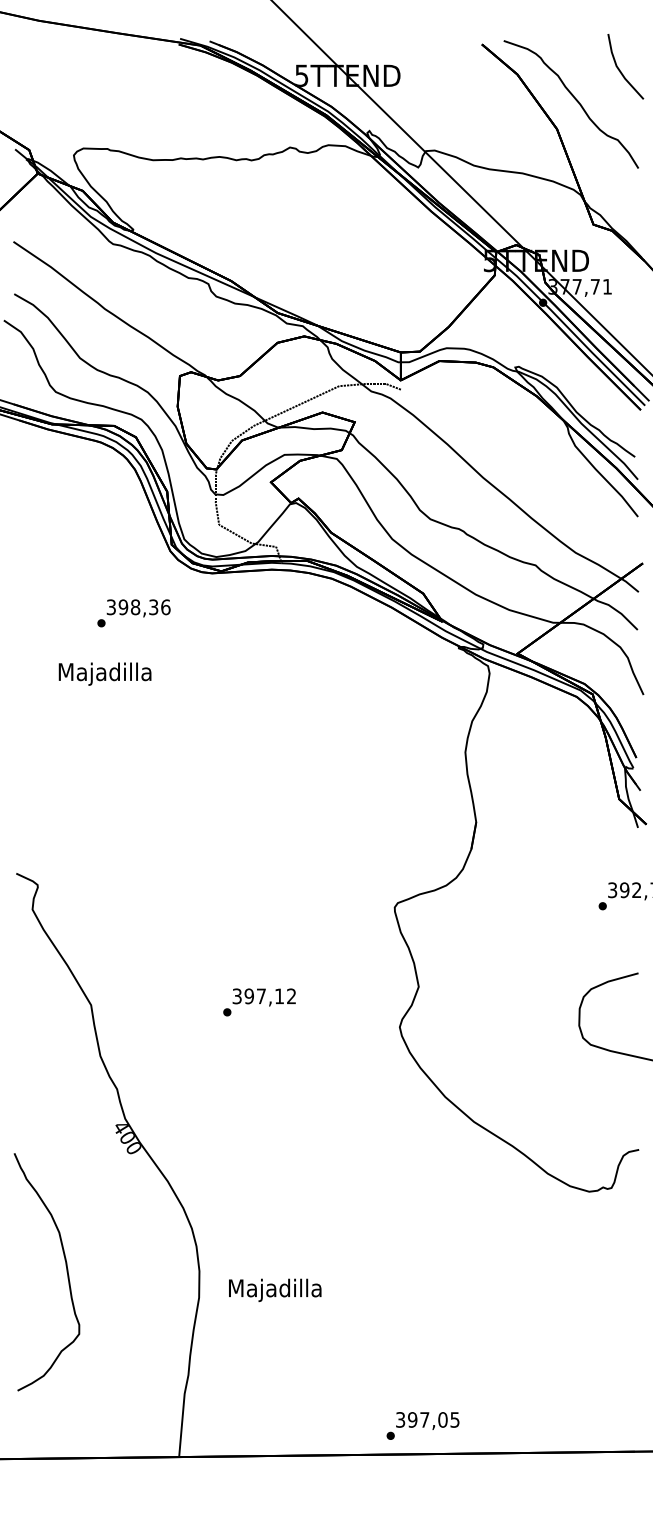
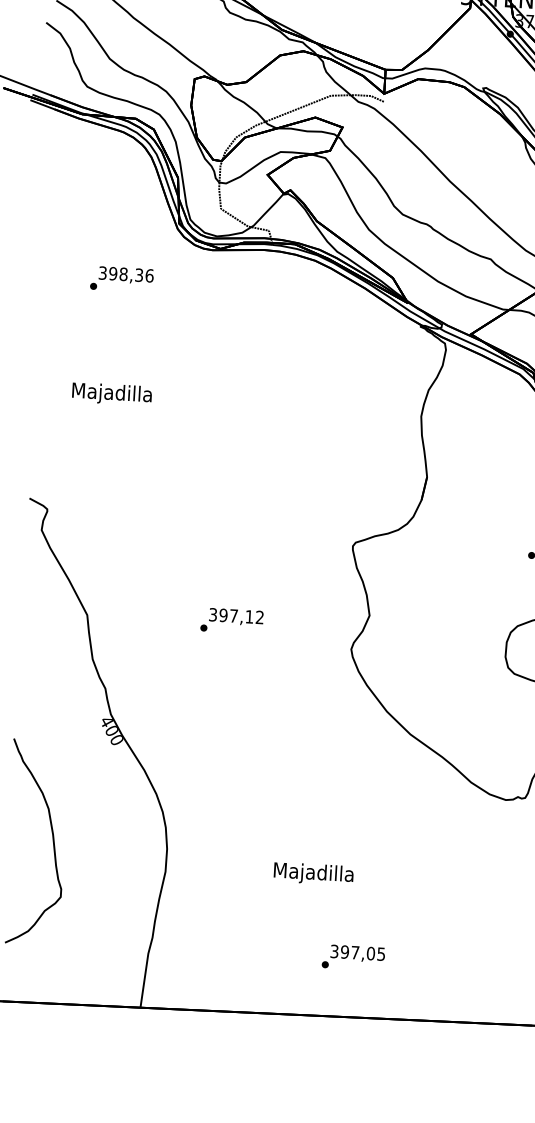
text: (133, 613) -> (121, 279), moved
text: (104, 673) -> (111, 393), moved
text: (275, 1289) -> (314, 873), moved
text: (422, 1425) -> (353, 957), moved

